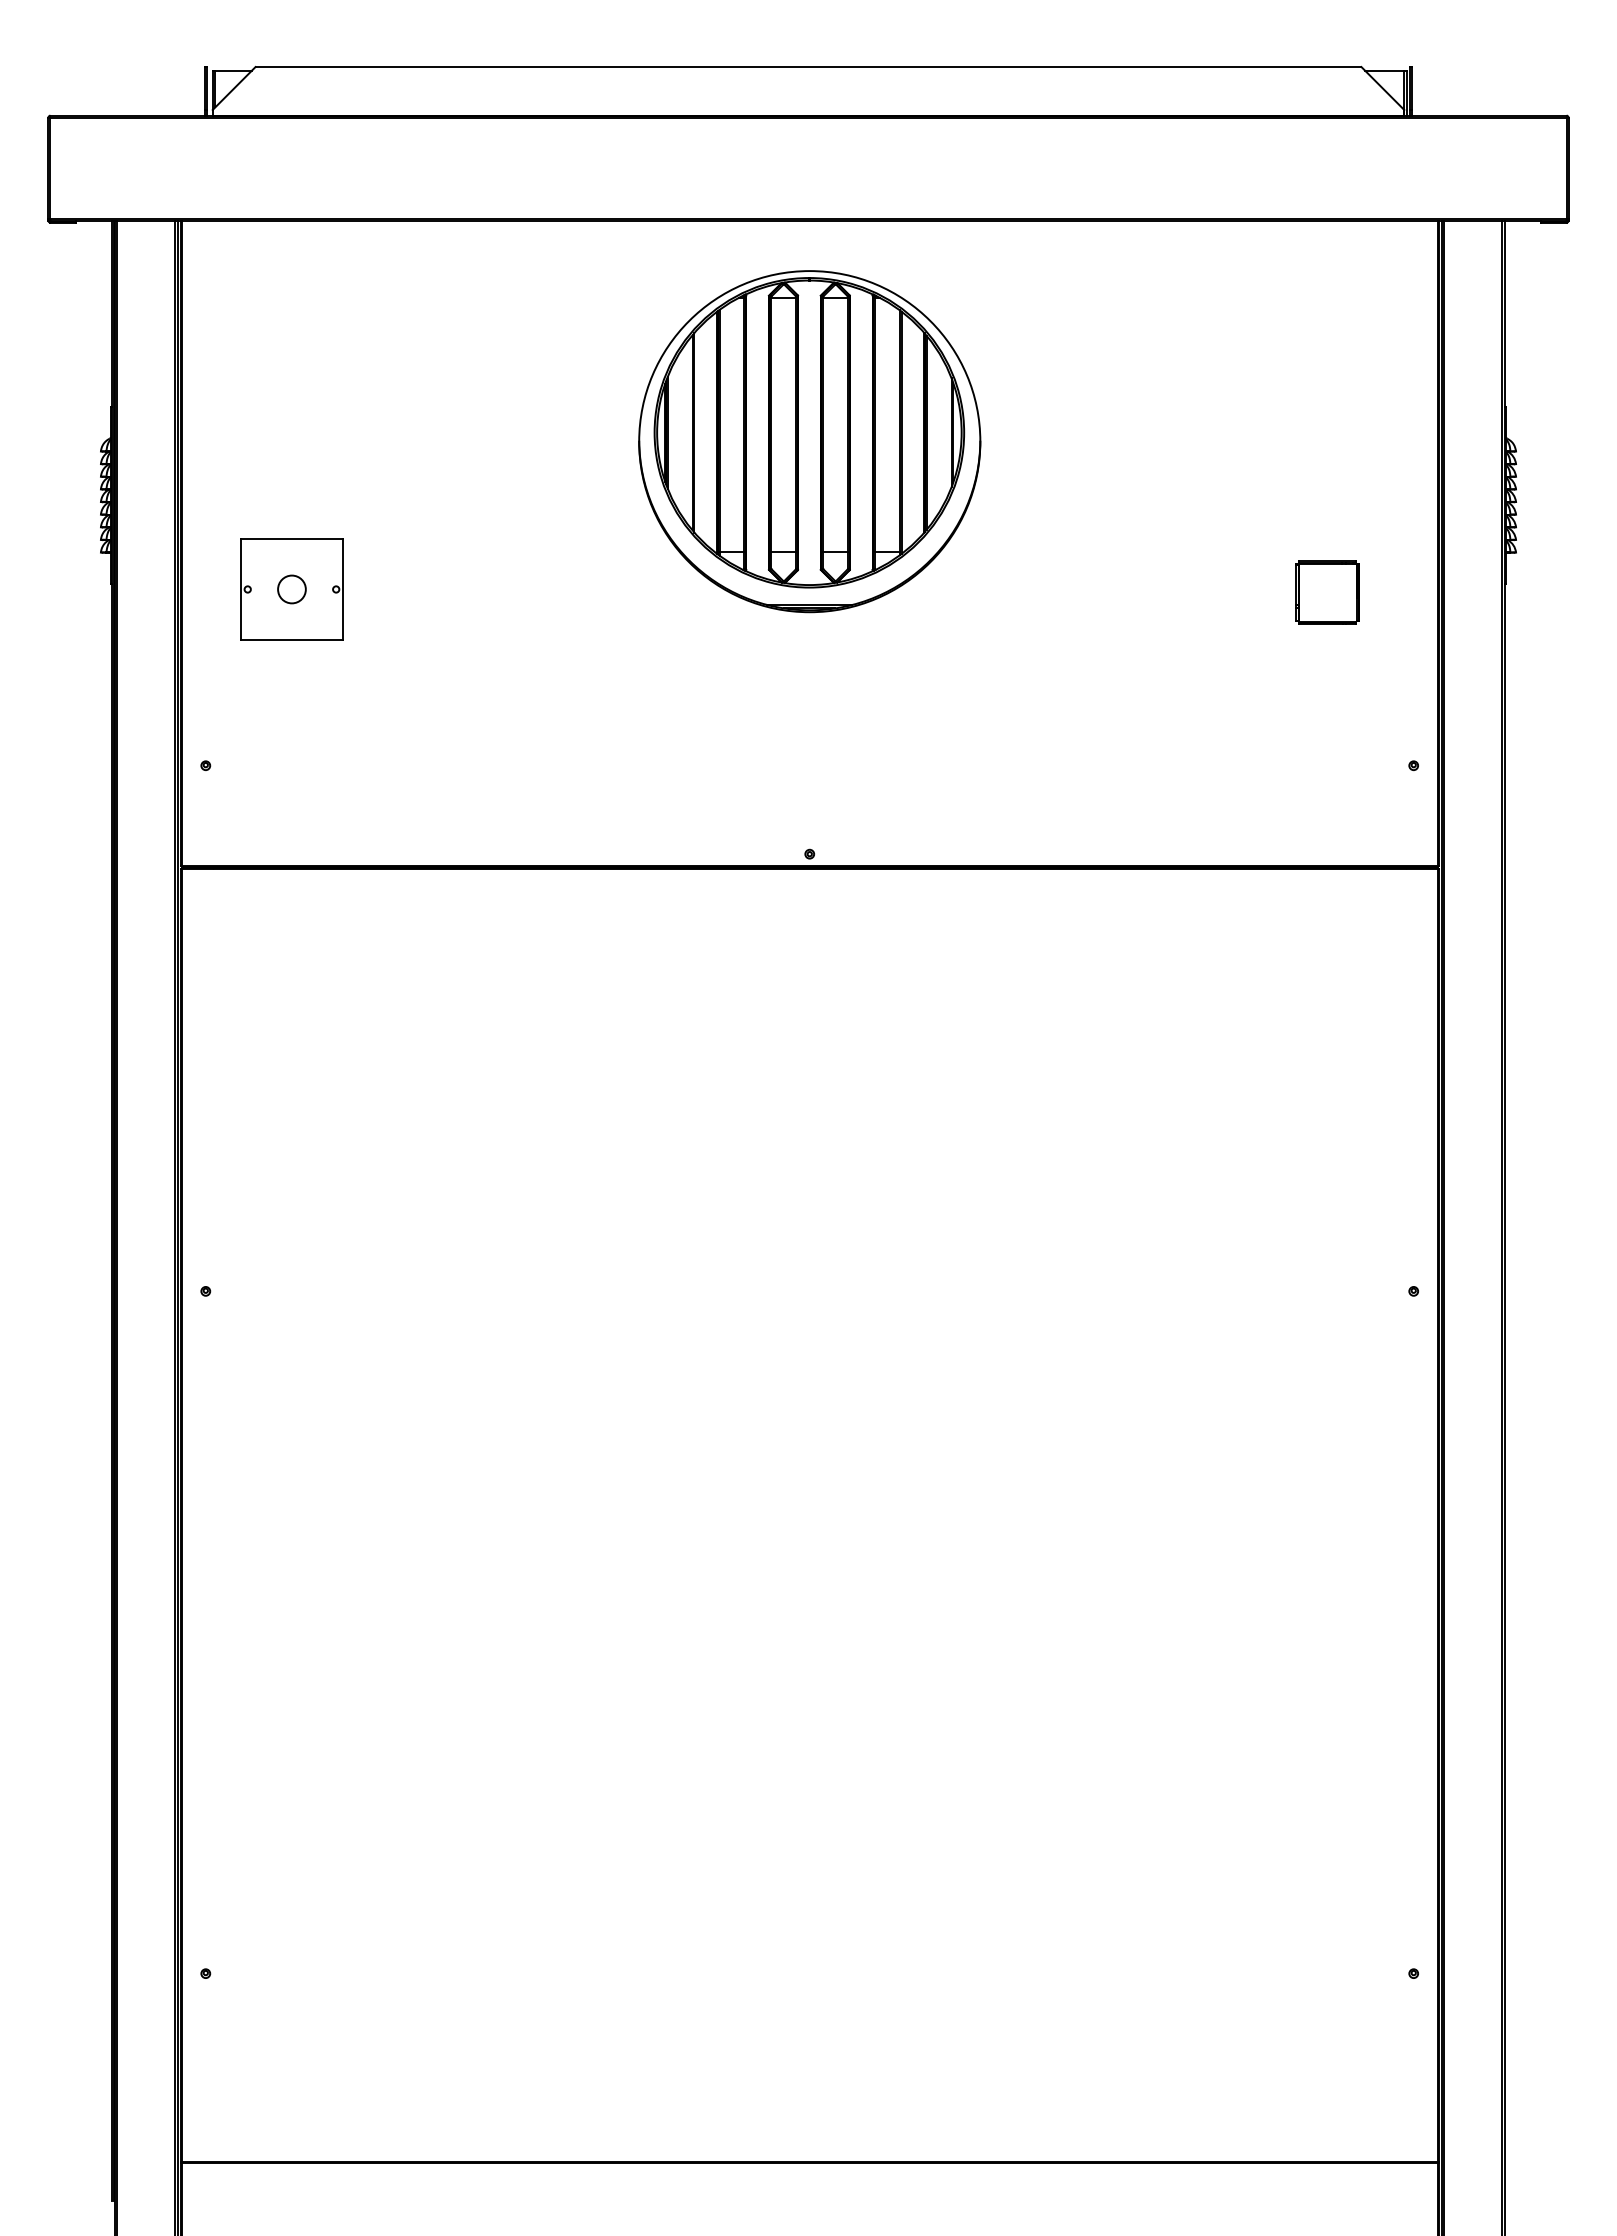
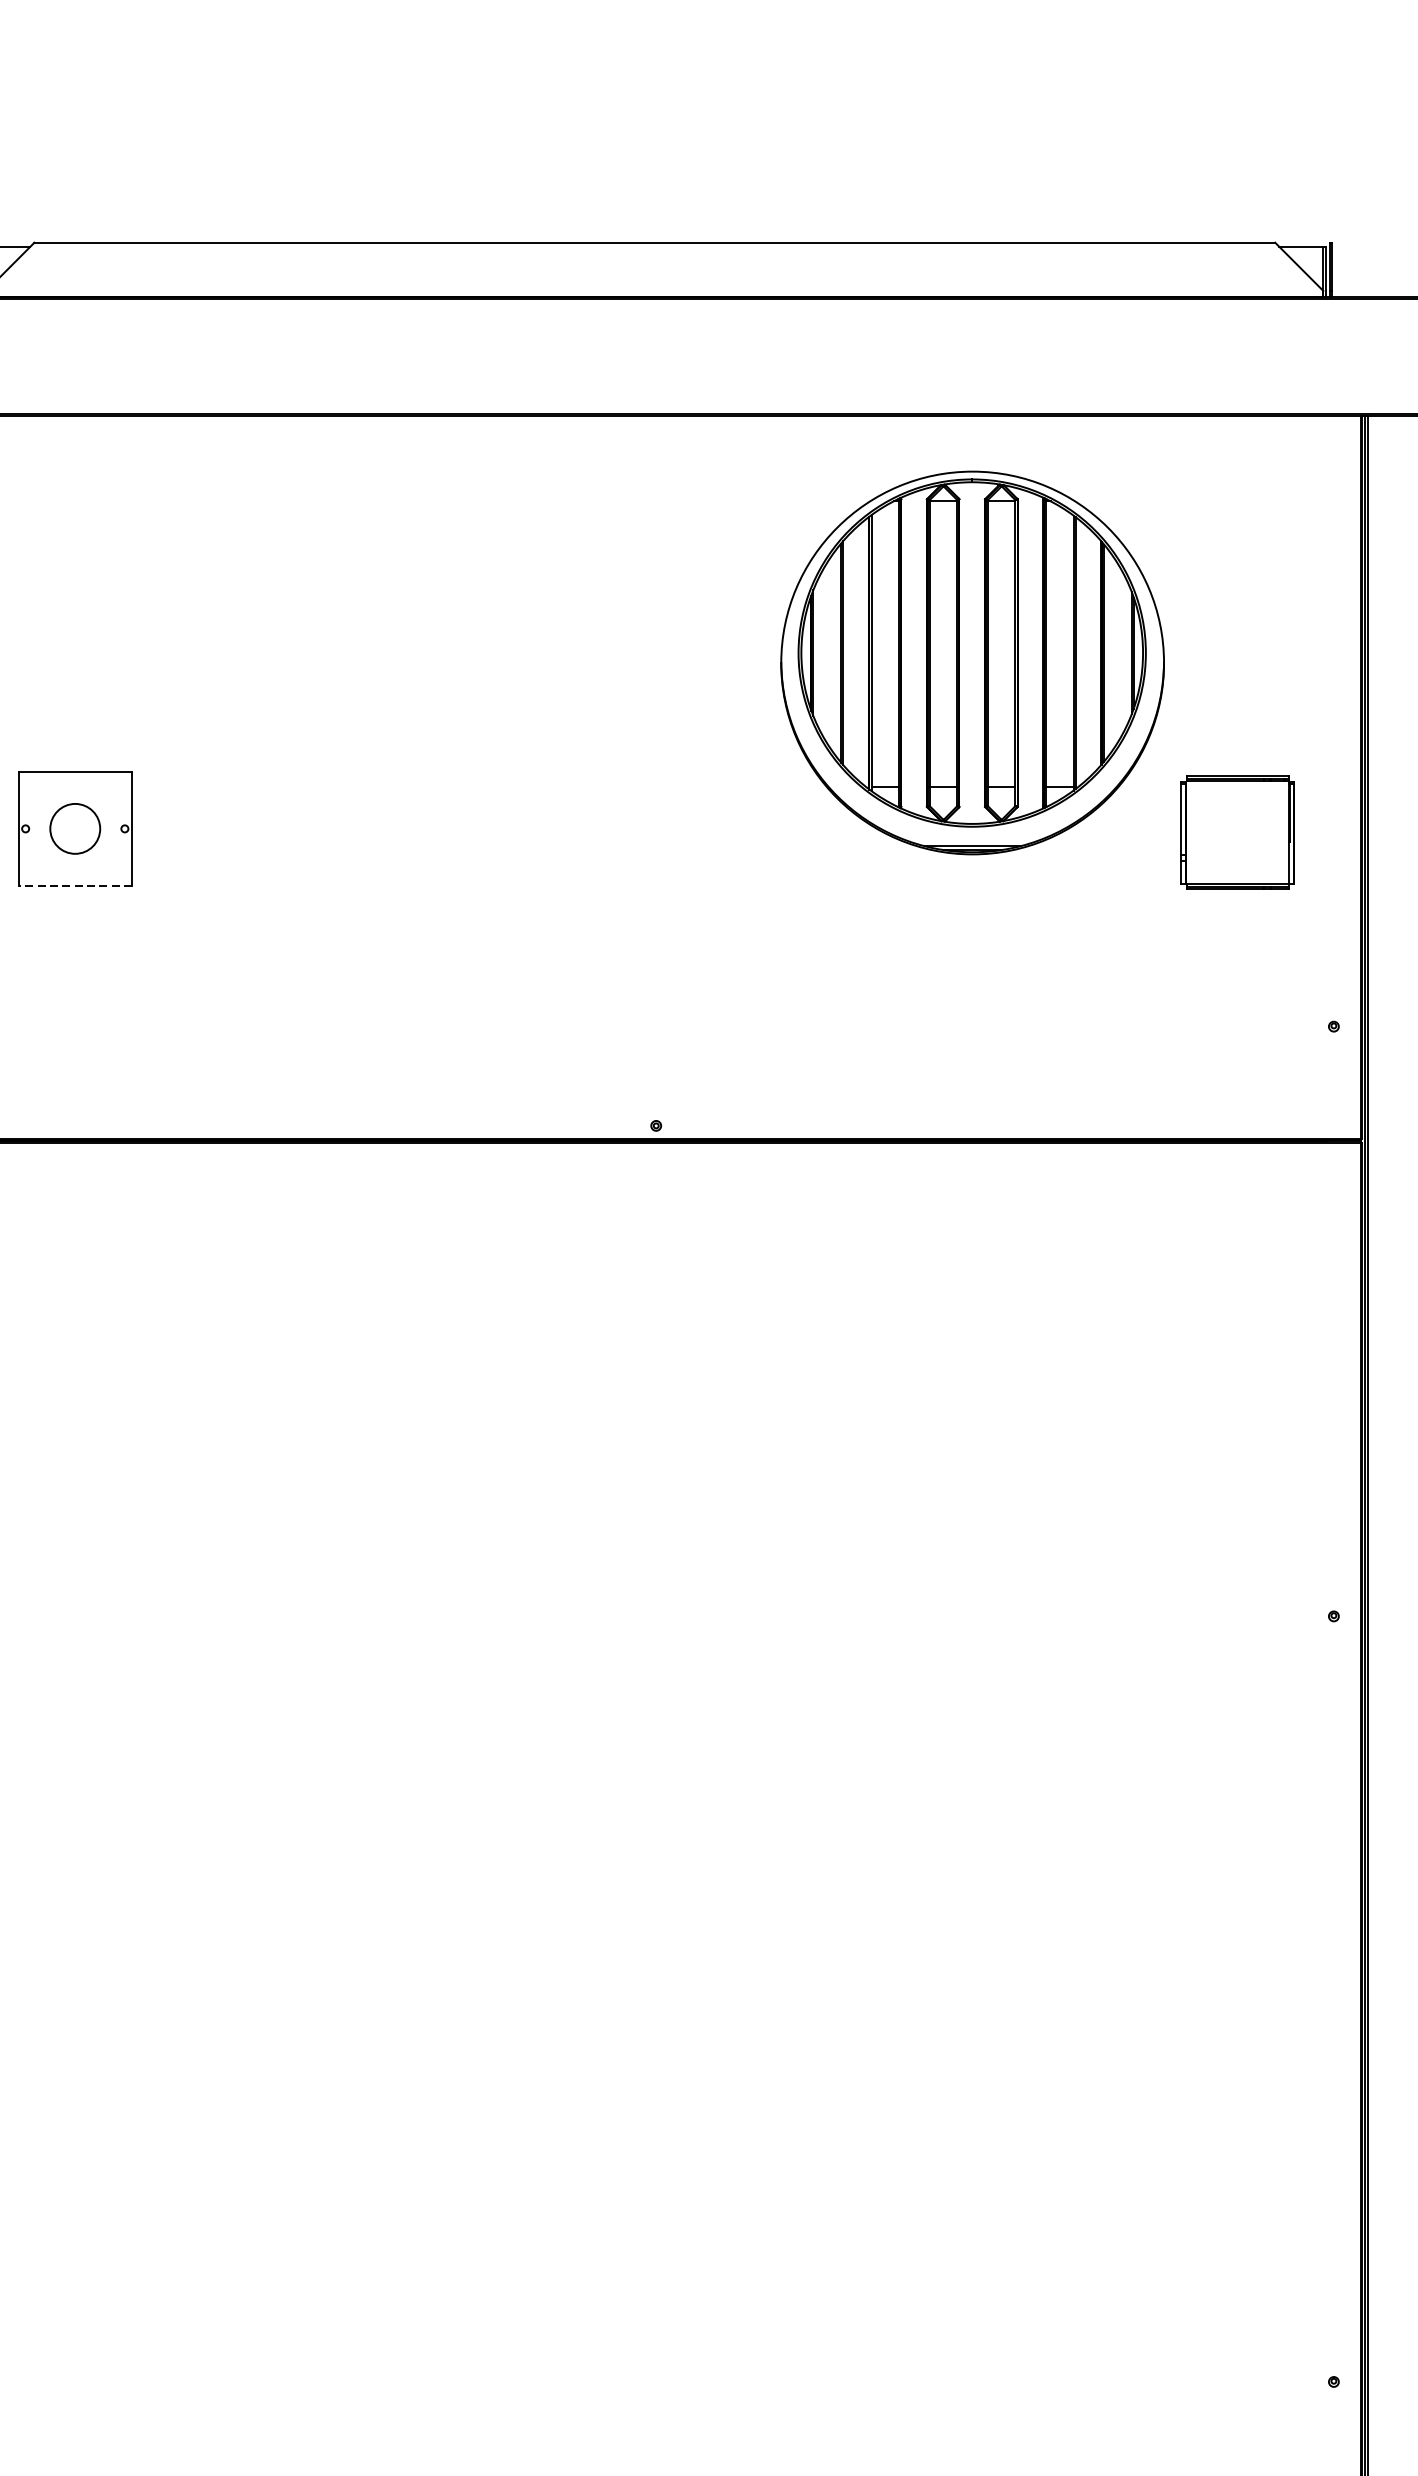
part: (809, 441) -> (972, 662), moved
circle: (291, 589) -> (74, 828), size x1.6
part: (1327, 592) -> (1237, 832), size x1.6
line: (291, 640) -> (74, 886), solid -> dashed

